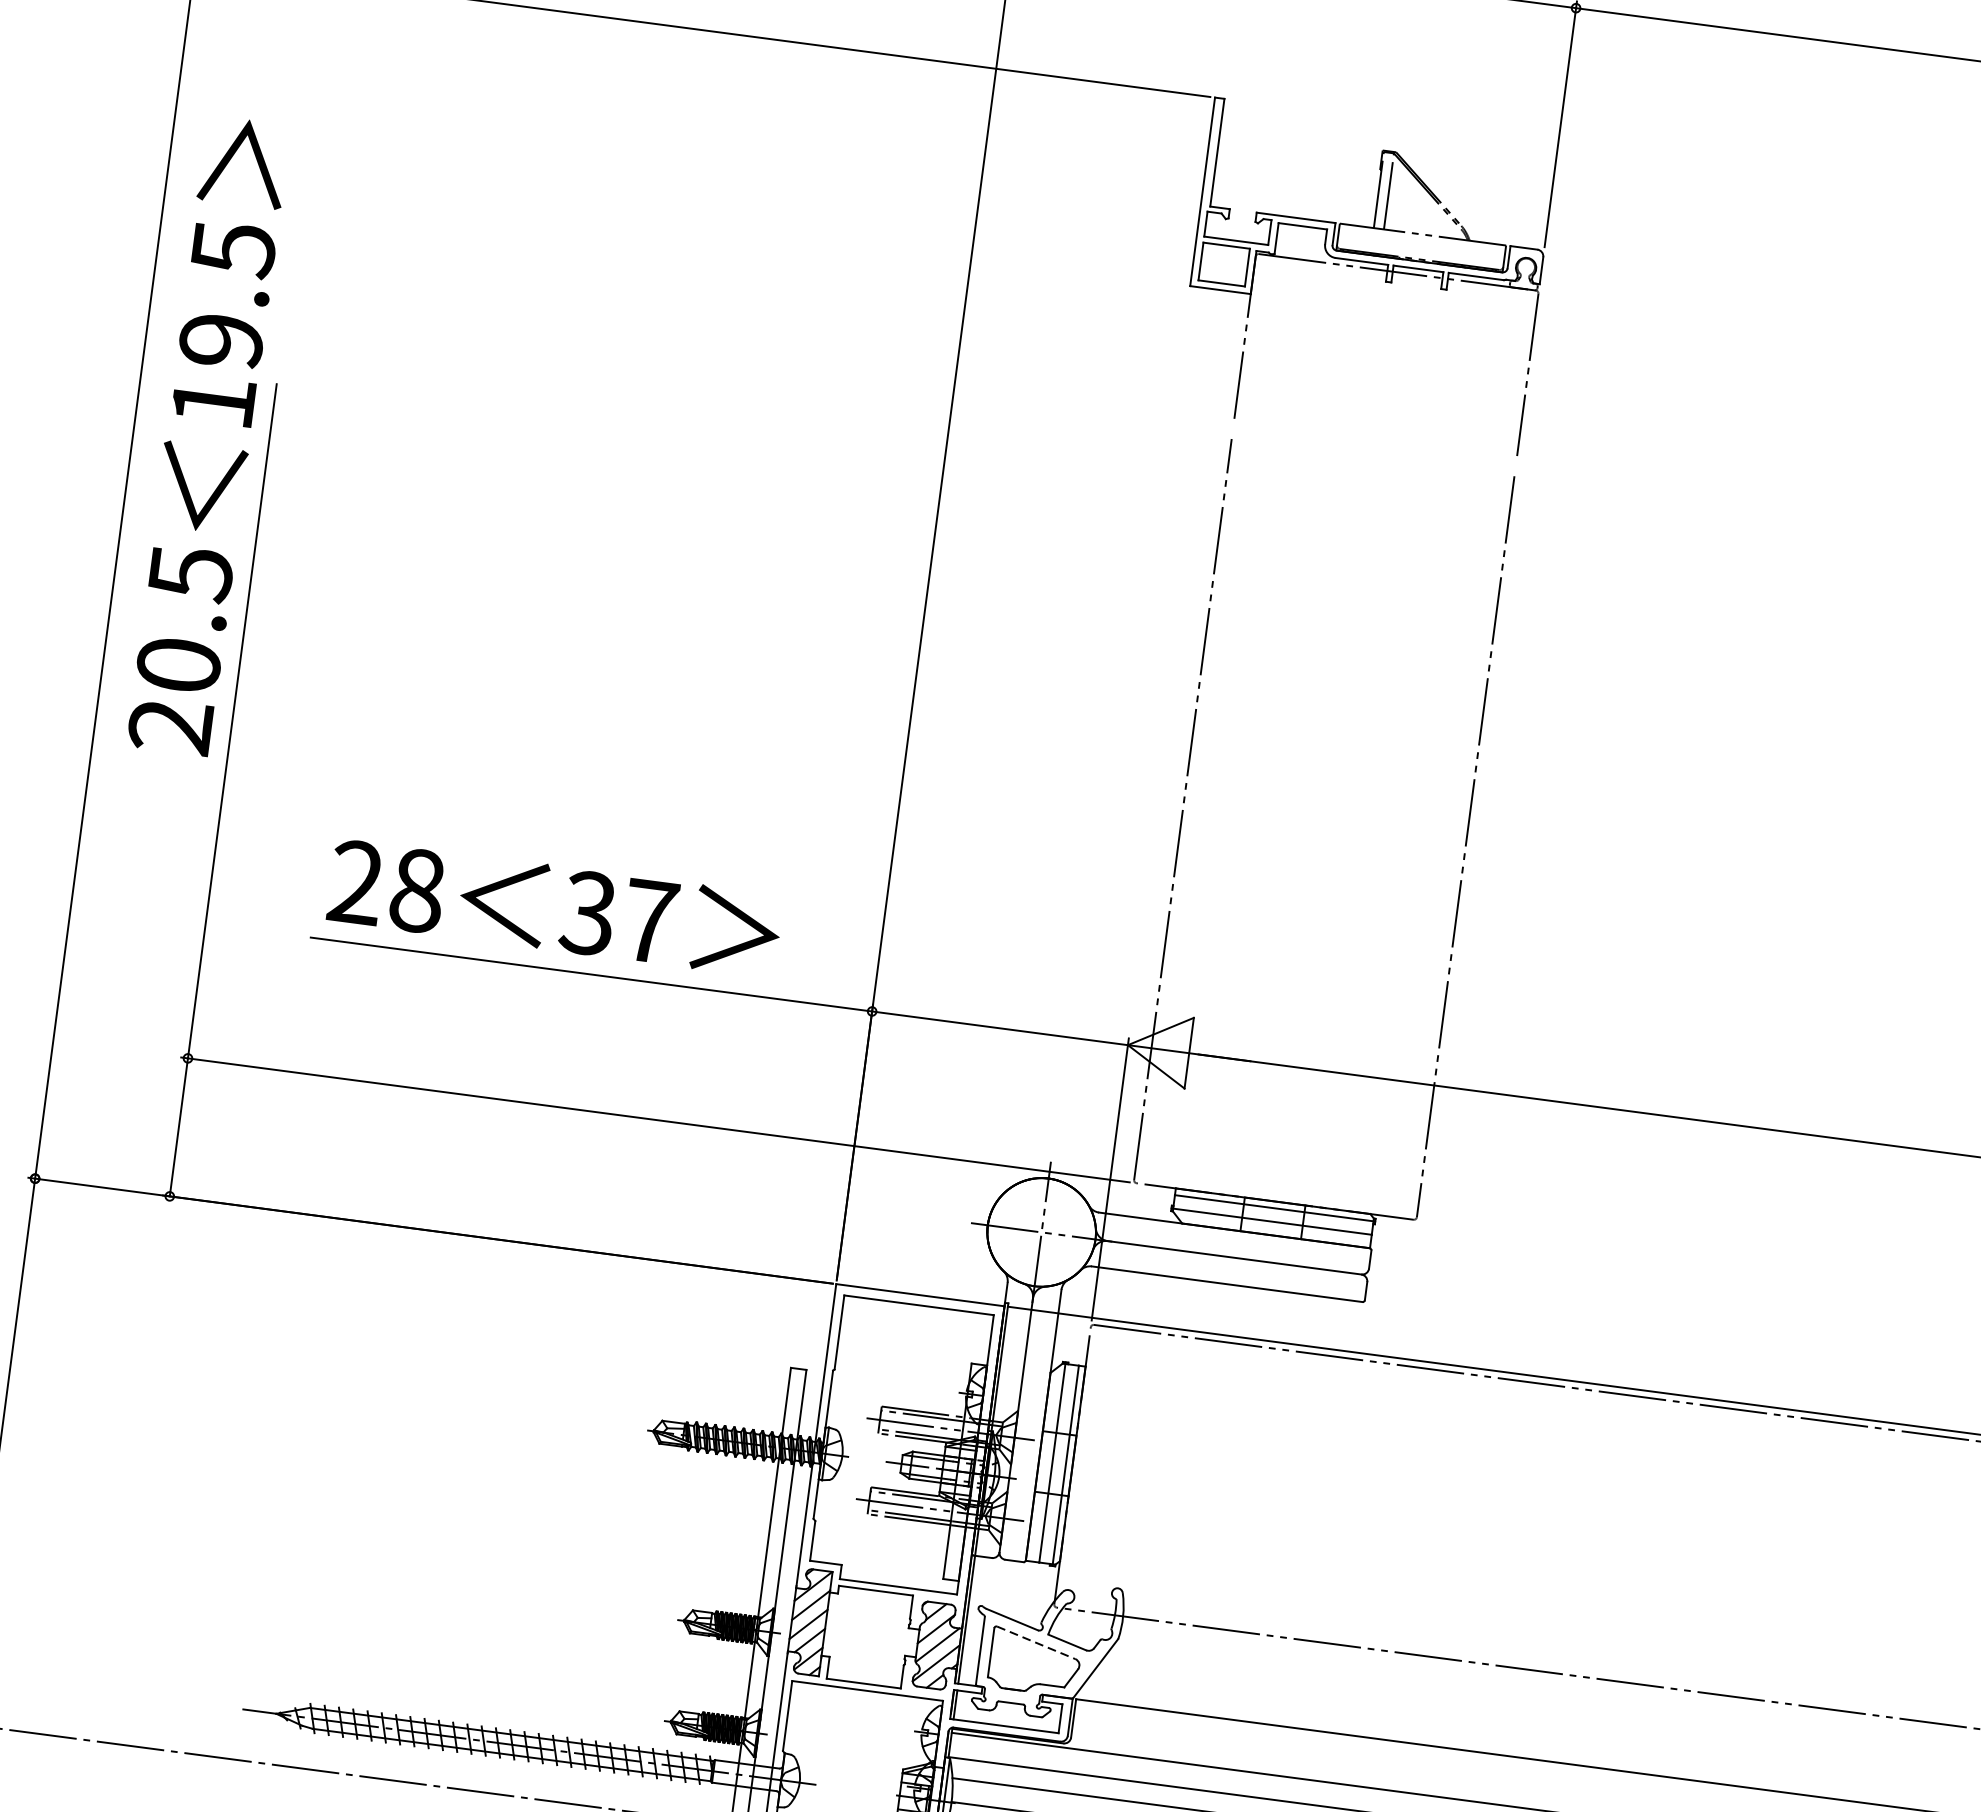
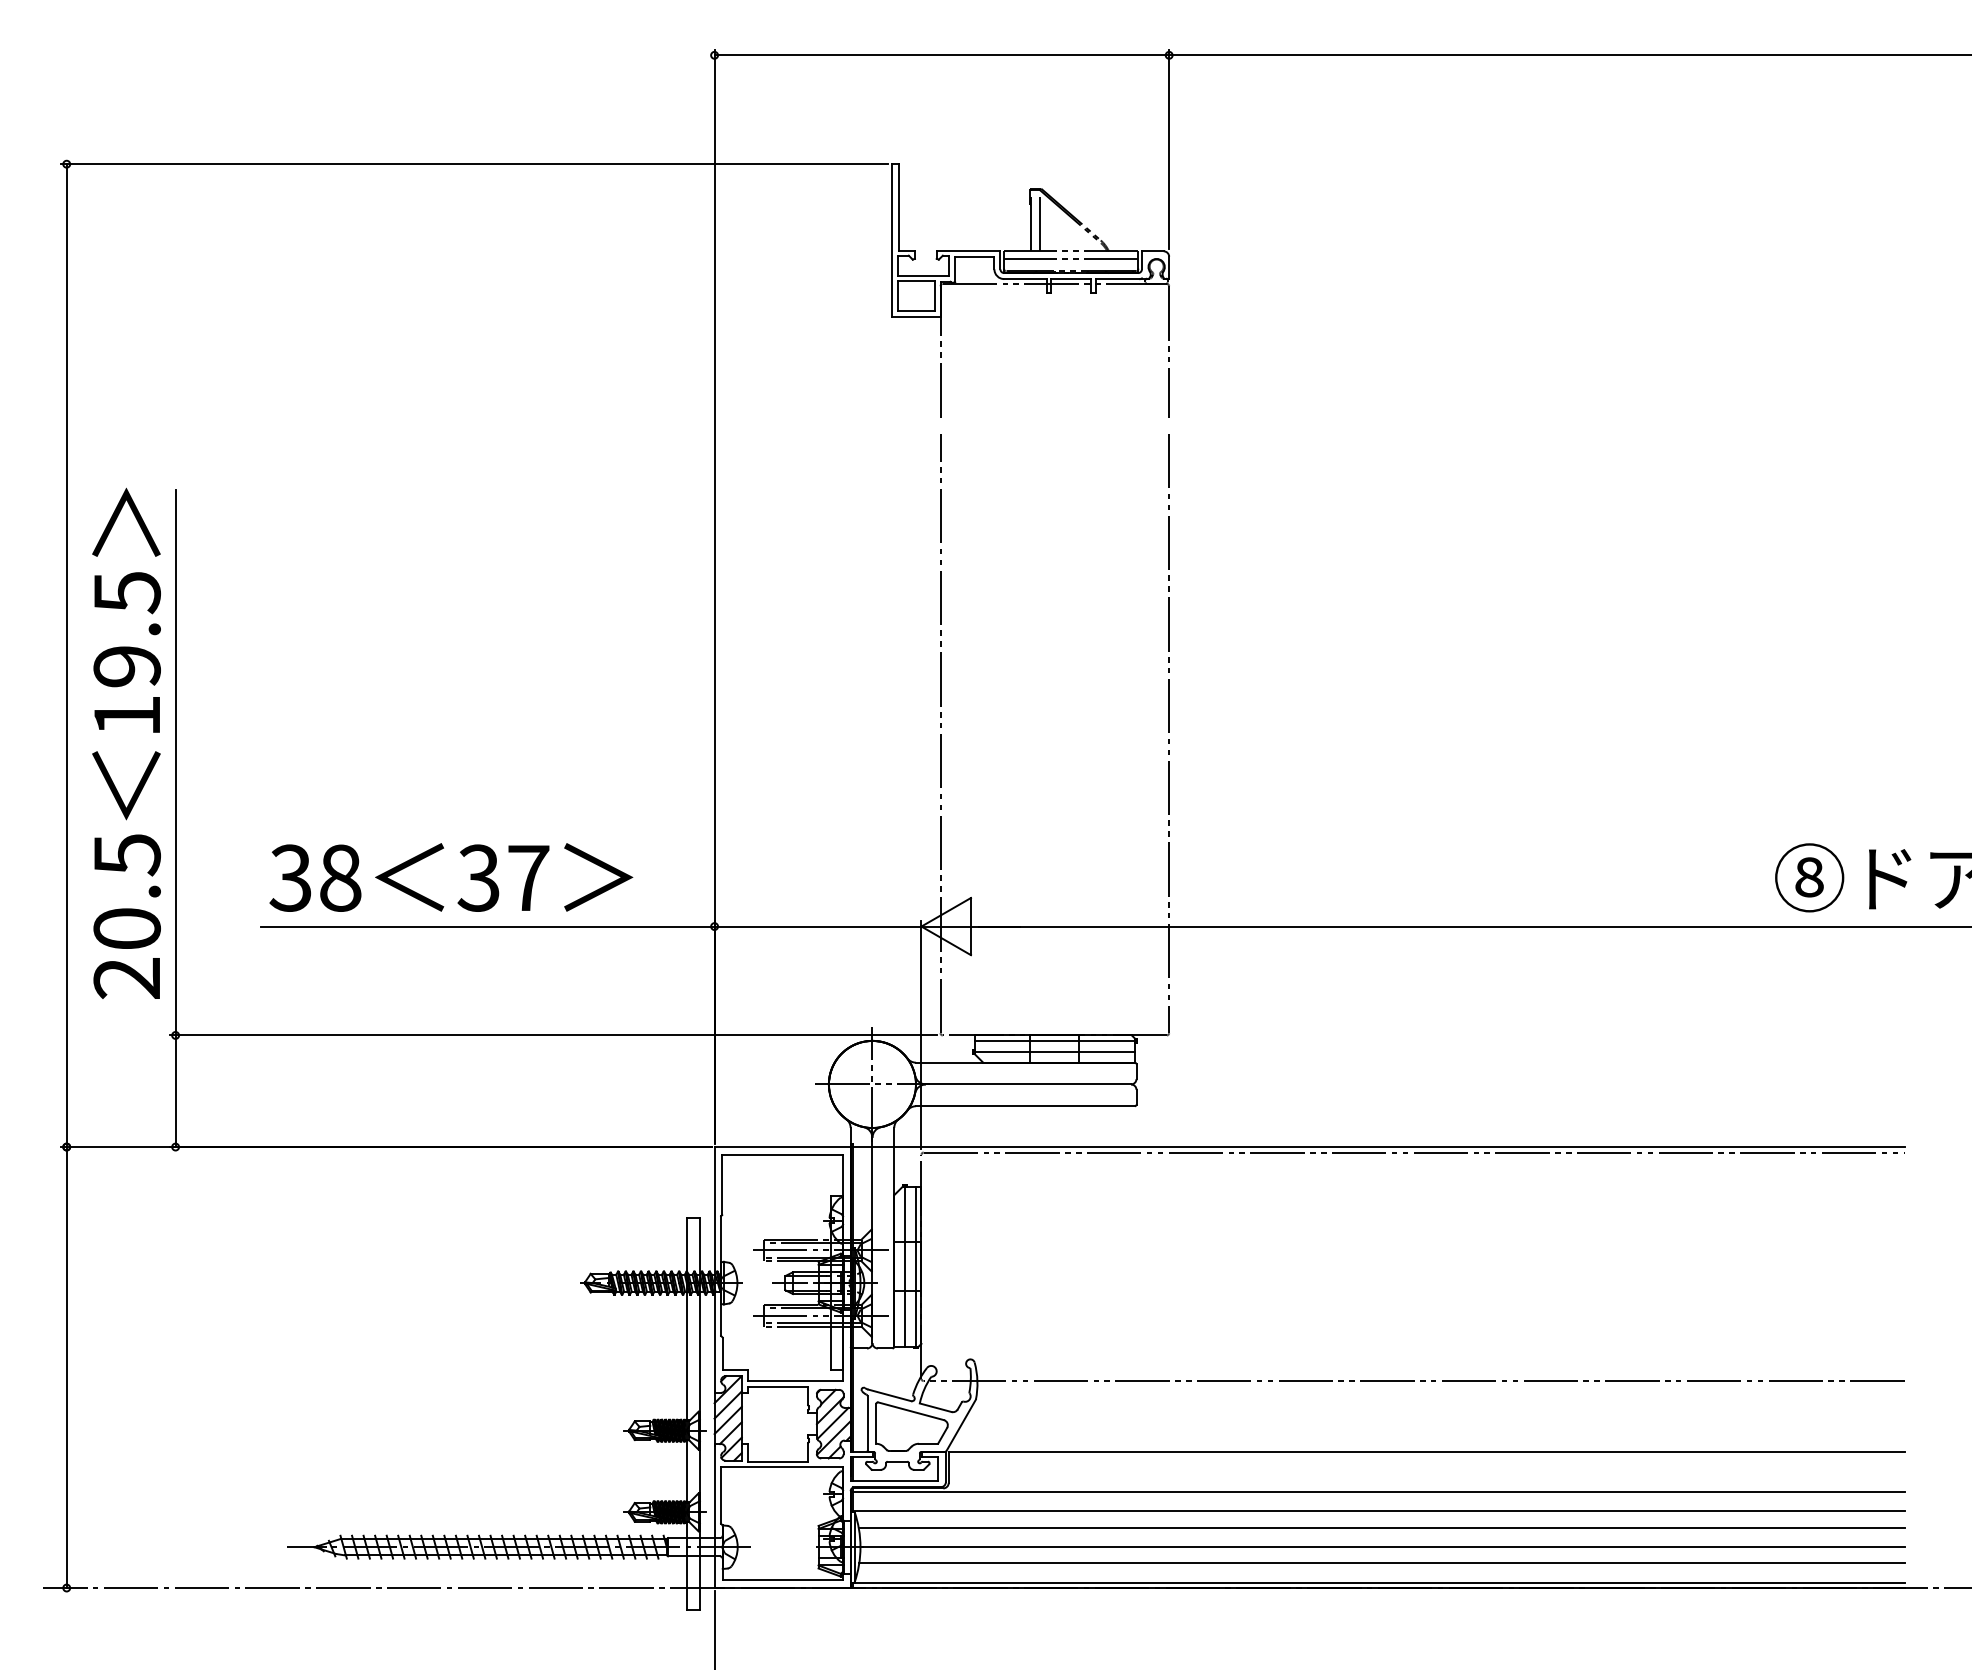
line: (1420, 244) -> (1070, 259), added
text: (208, 434) -> (126, 742), moved
text: (355, 881) -> (290, 877), 28 -> 38
line: (1036, 1643) -> (911, 1411), dashed -> solid

